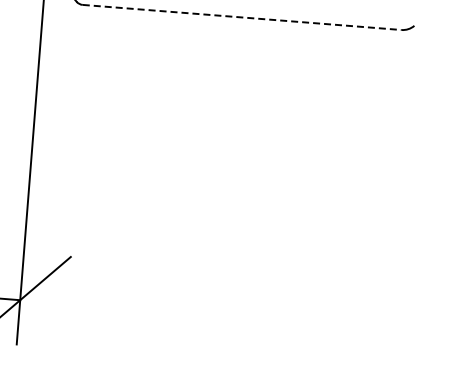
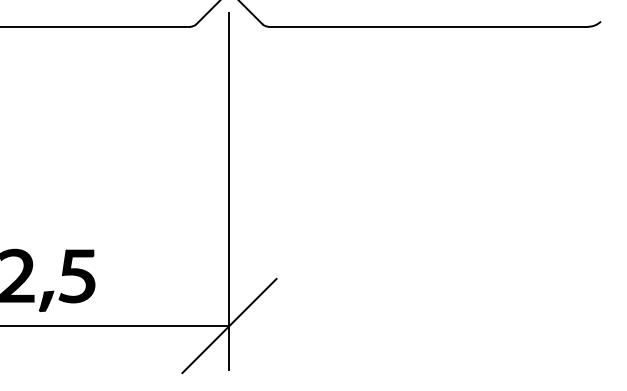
line: (242, 17) -> (428, 26), dashed -> solid

